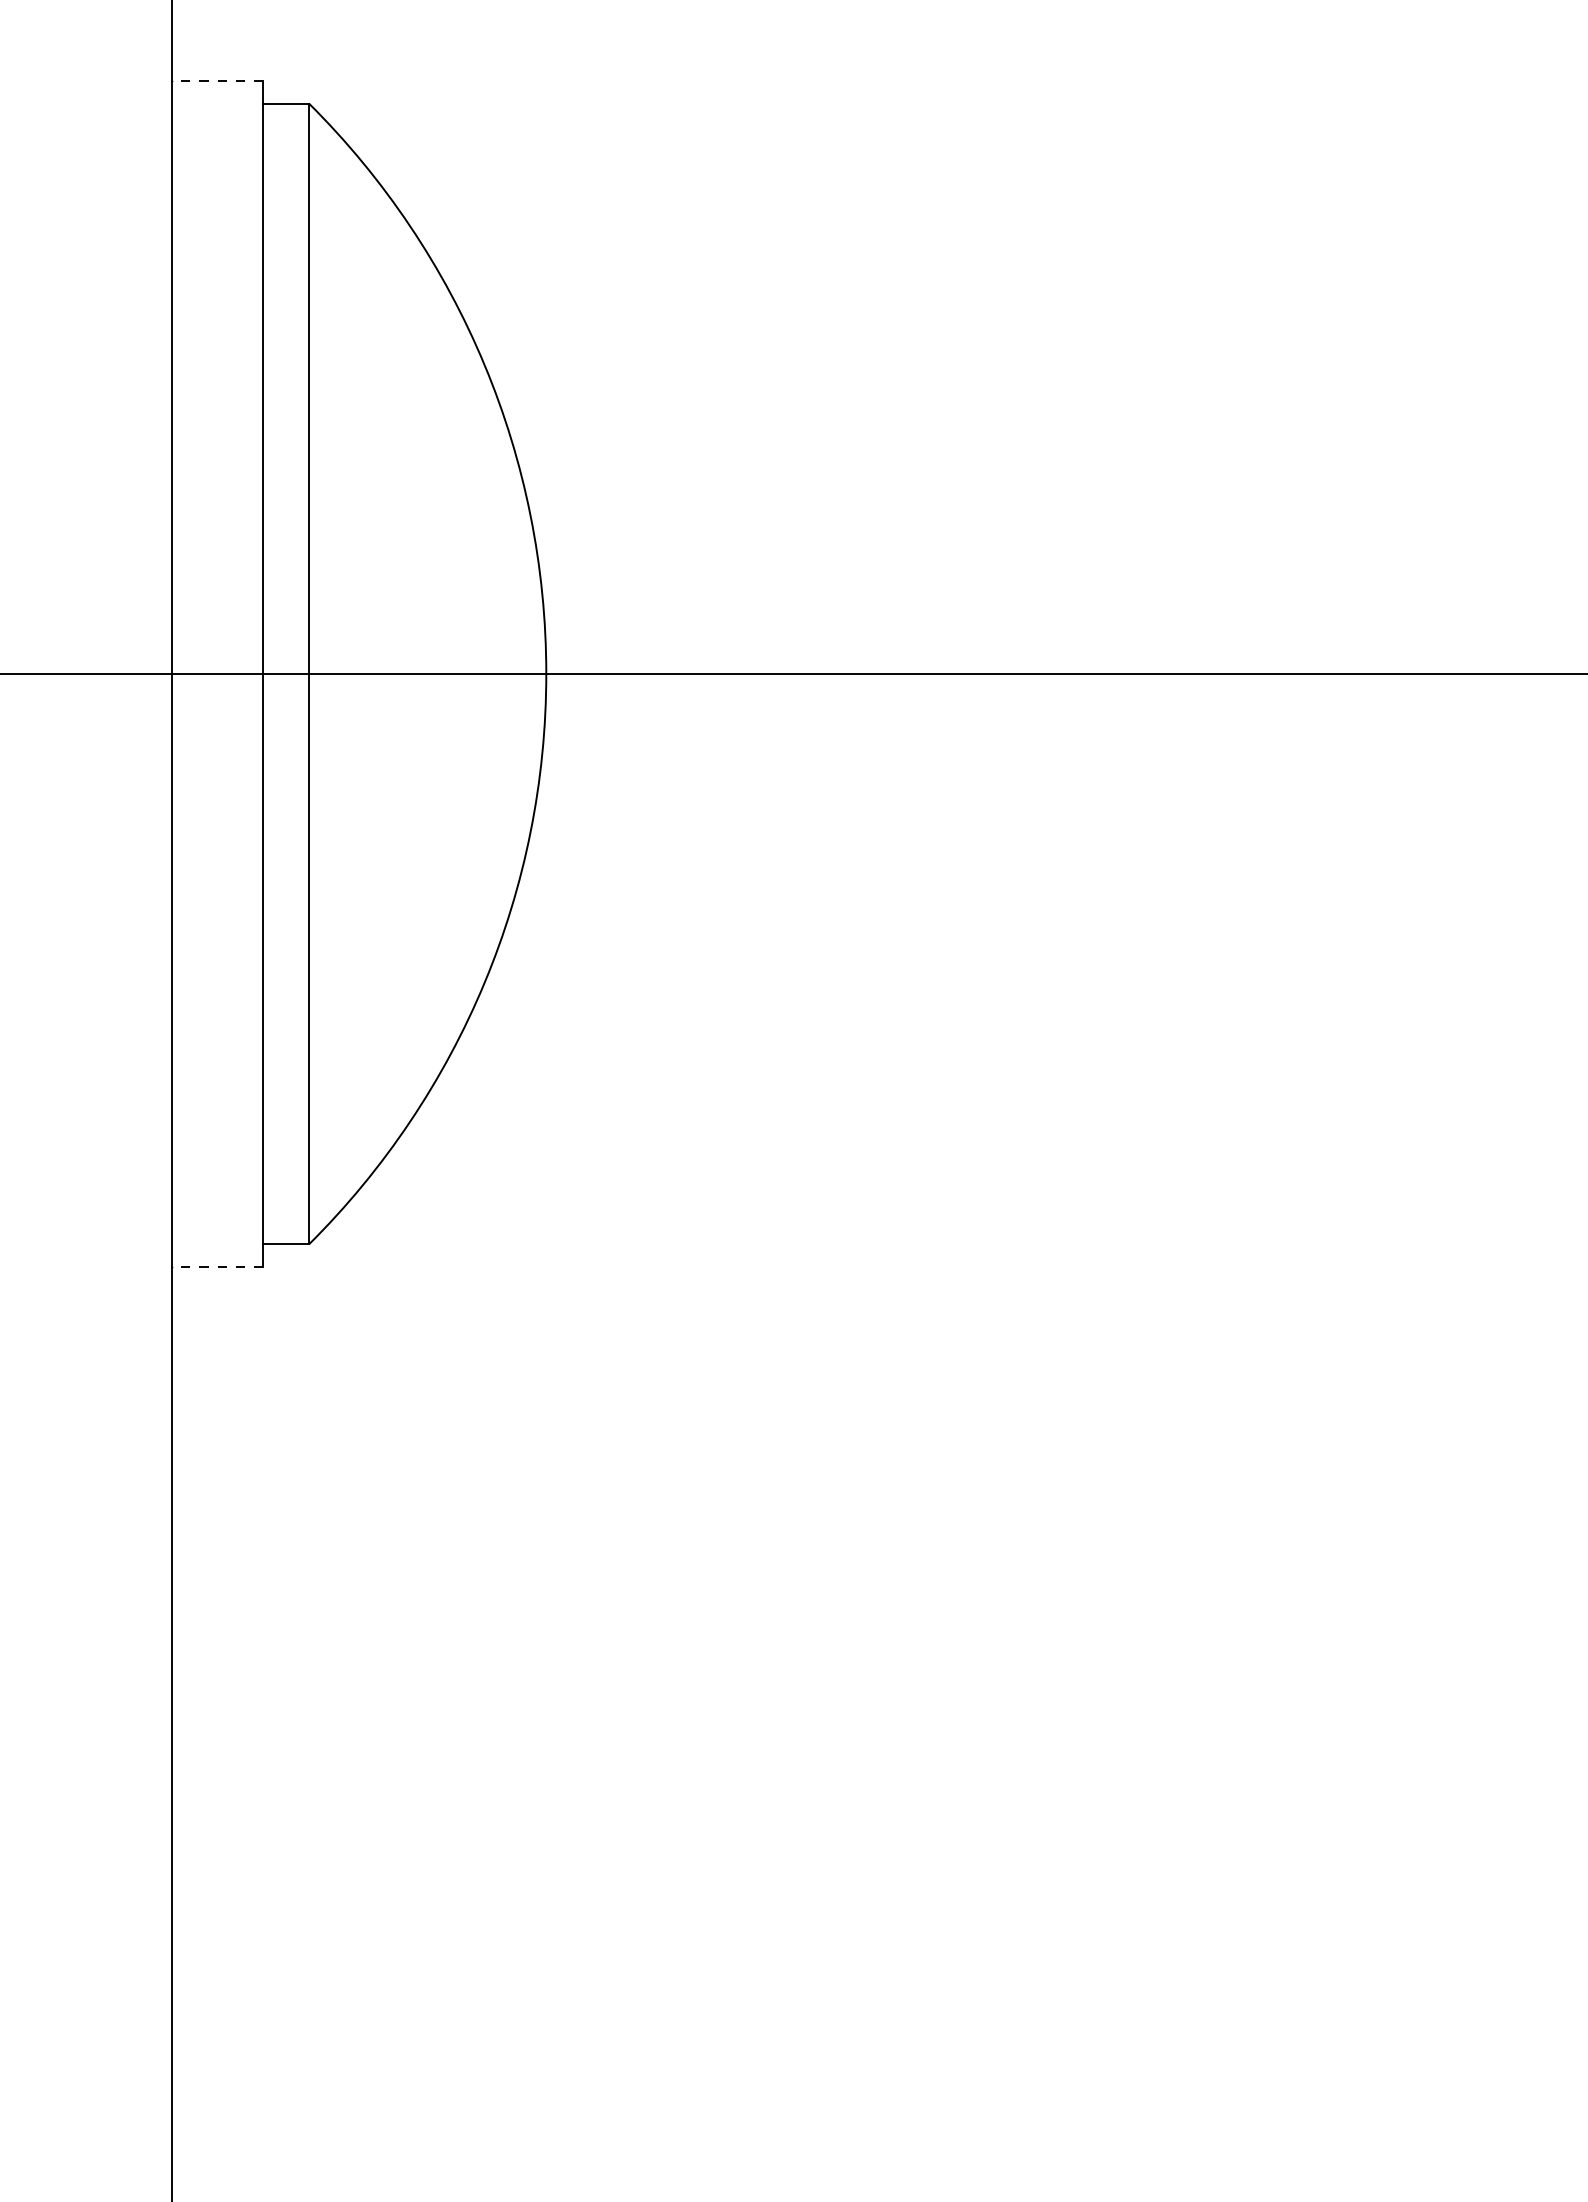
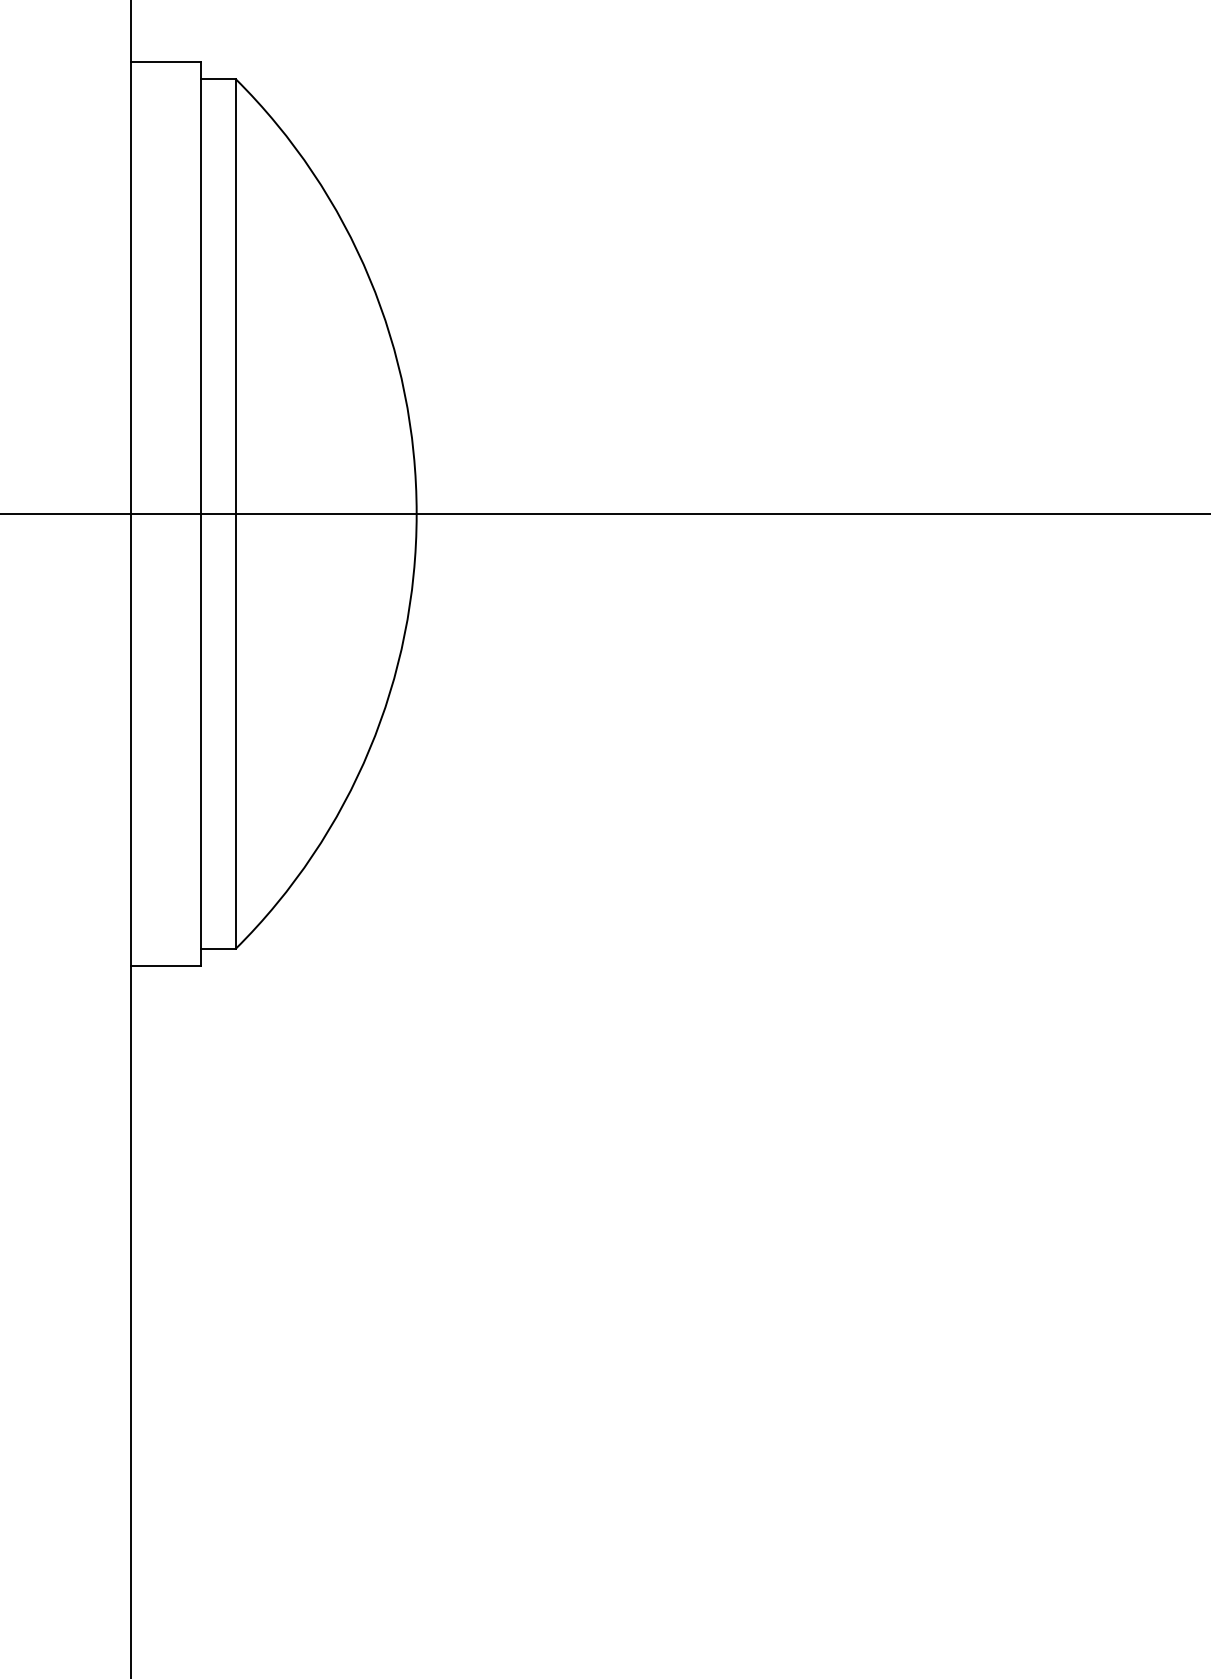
line: (217, 80) -> (166, 61), dashed -> solid
line: (217, 1267) -> (166, 966), dashed -> solid

